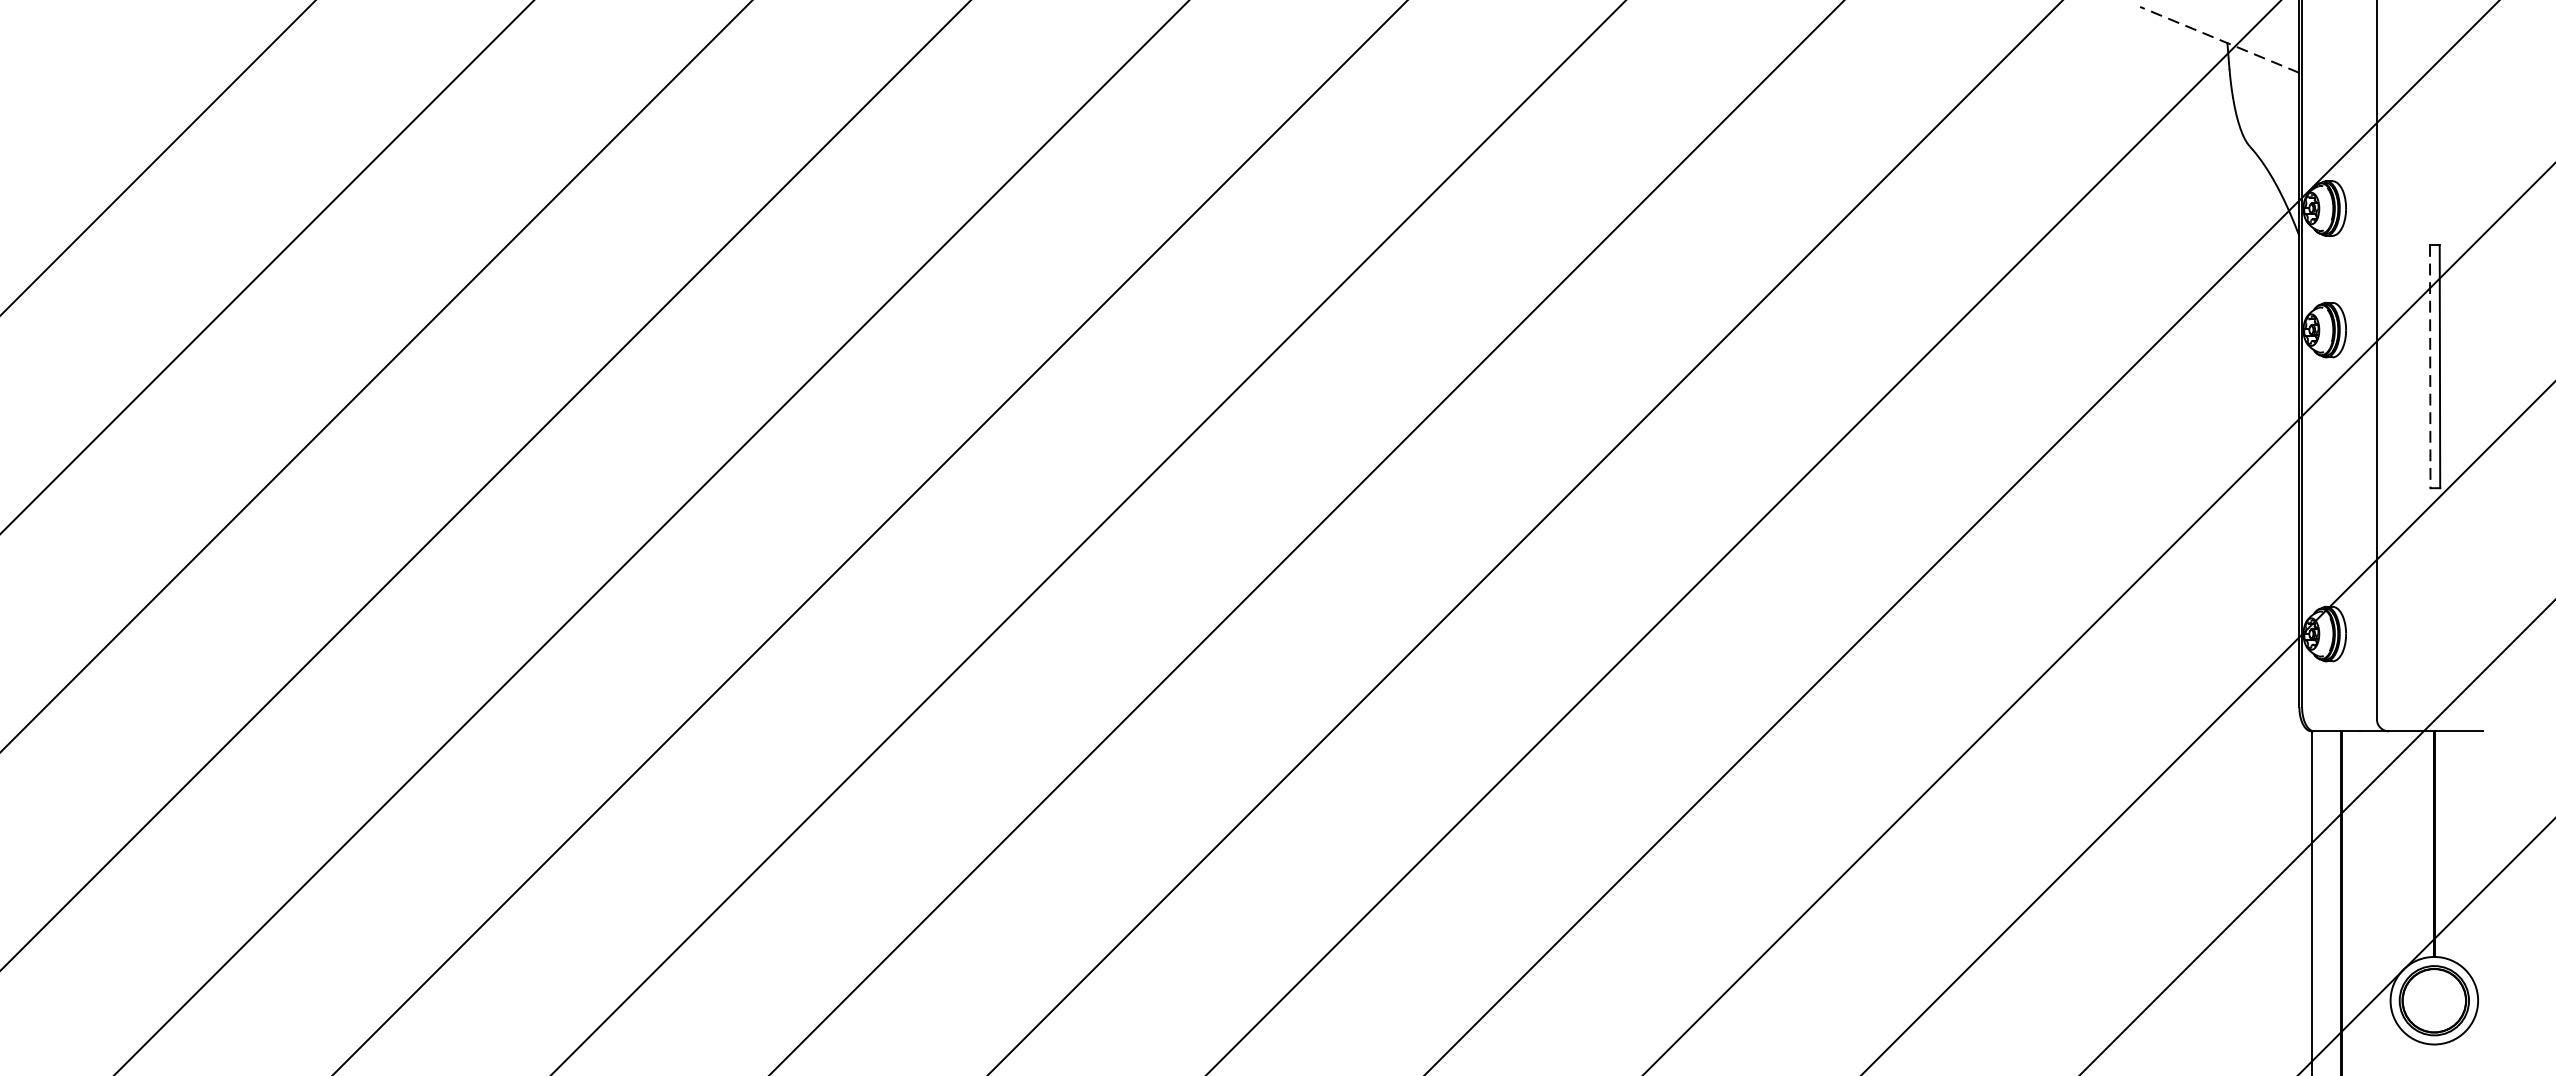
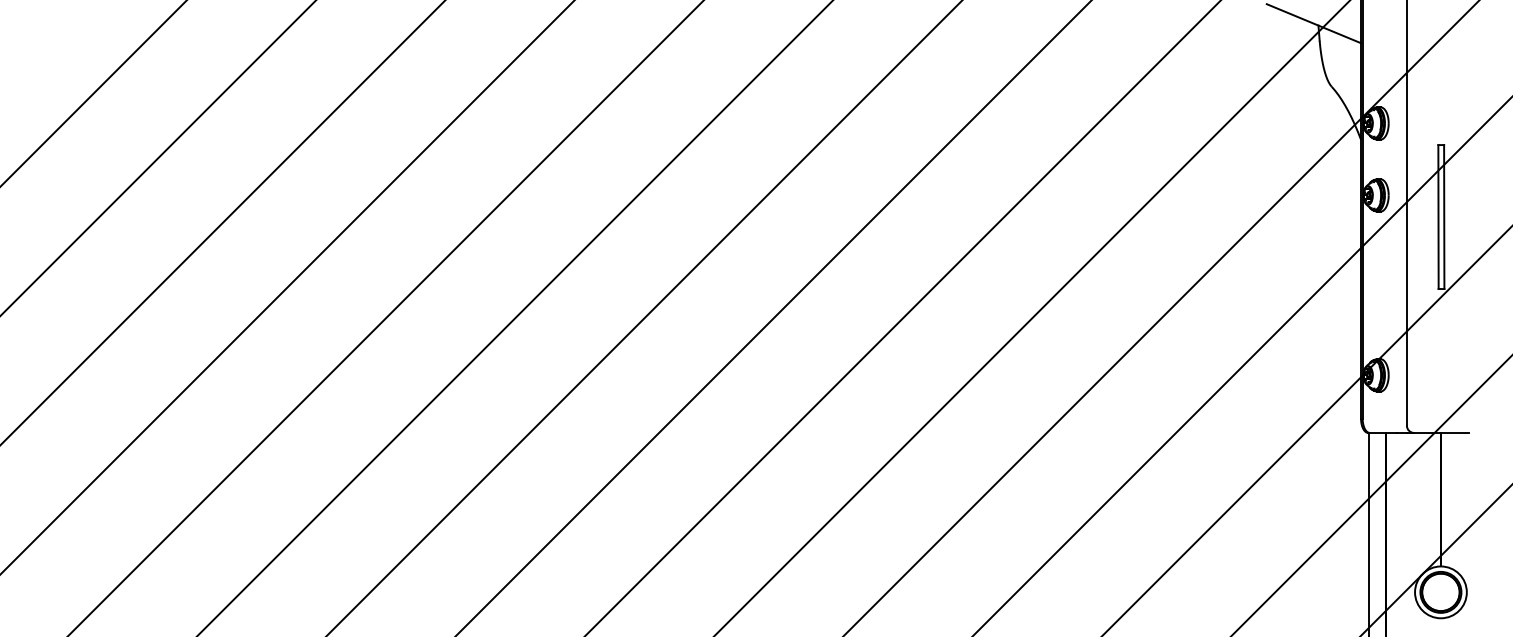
line: (2219, 39) -> (1313, 23), dashed -> solid
line: (2430, 367) -> (1438, 217), dashed -> solid

